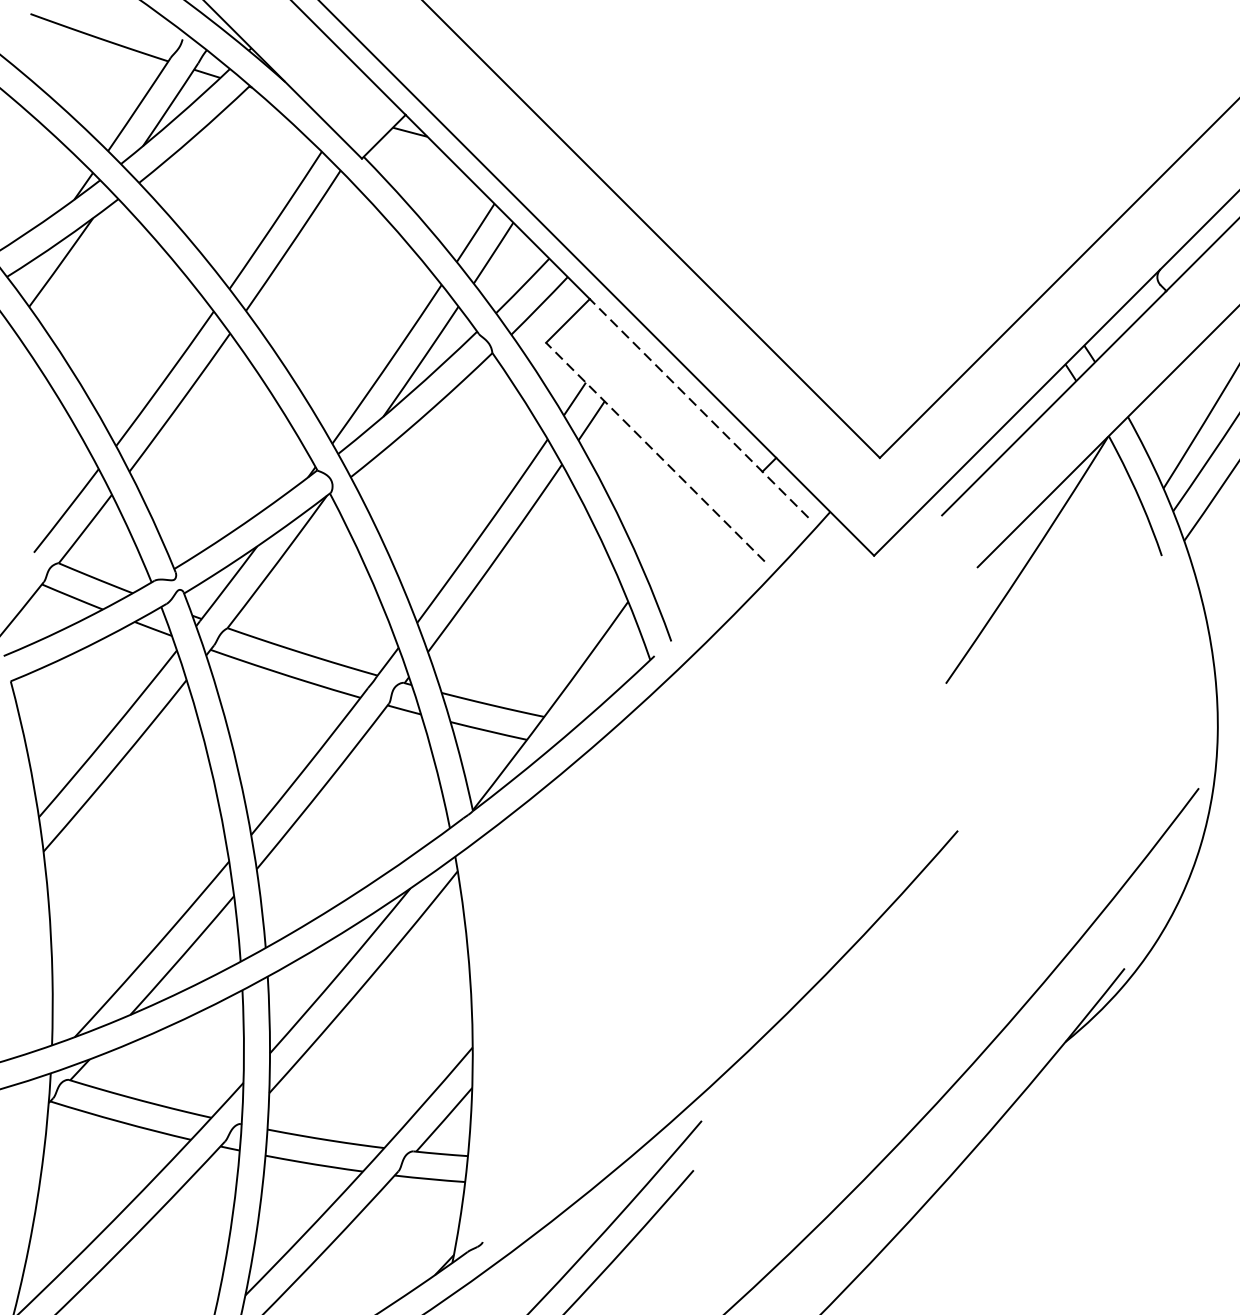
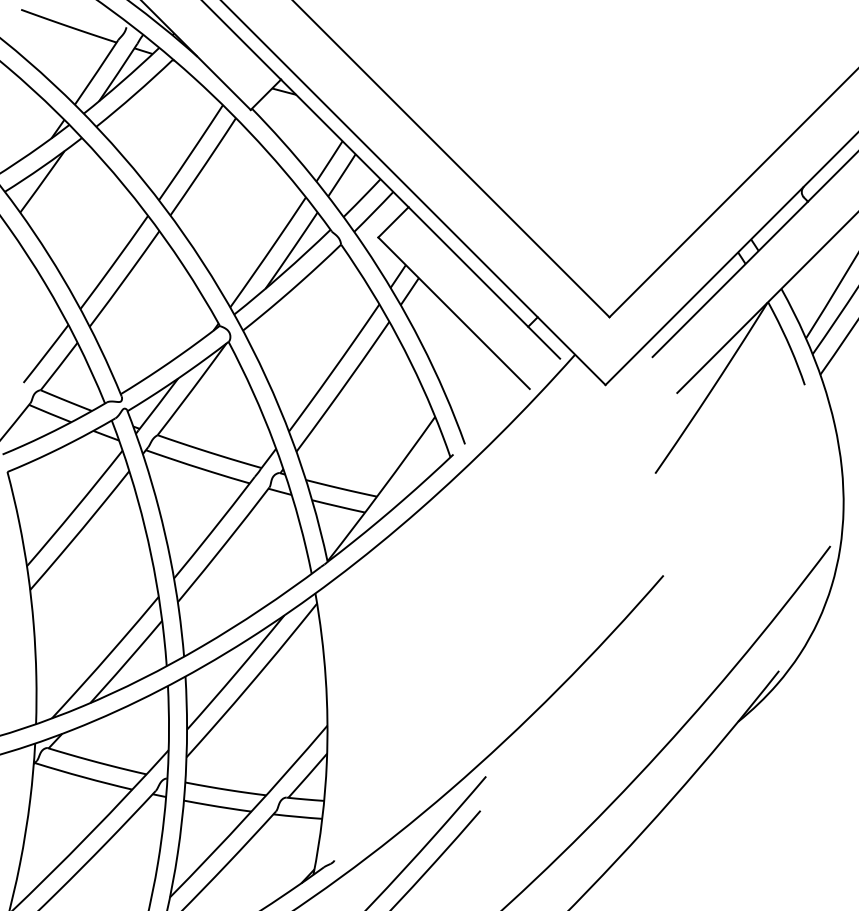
line: (697, 407) -> (483, 282), dashed -> solid
line: (654, 451) -> (453, 312), dashed -> solid

